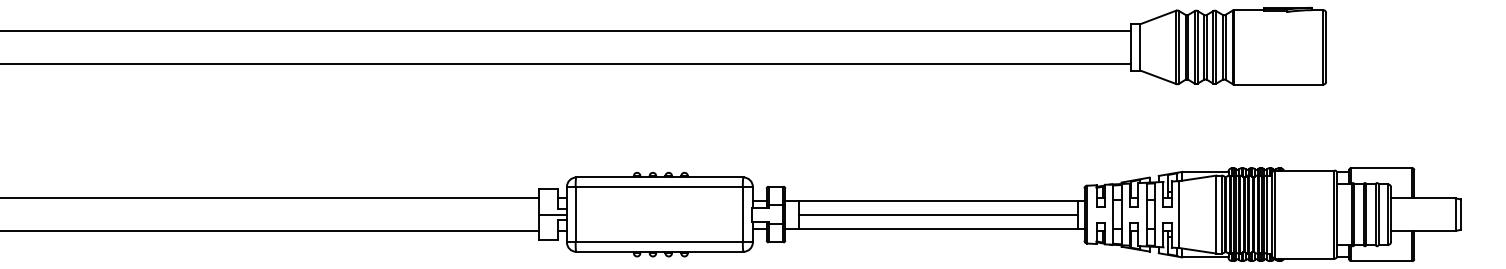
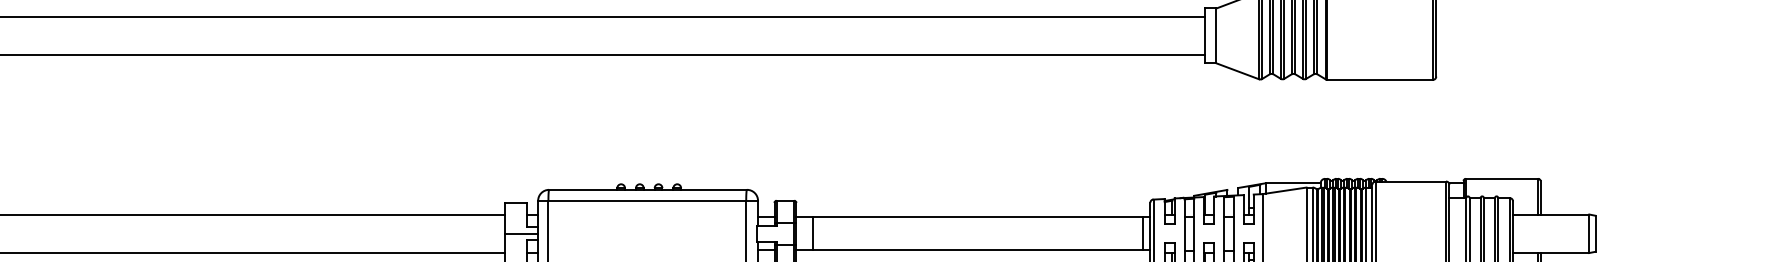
line: (938, 214) -> (977, 233), removed

